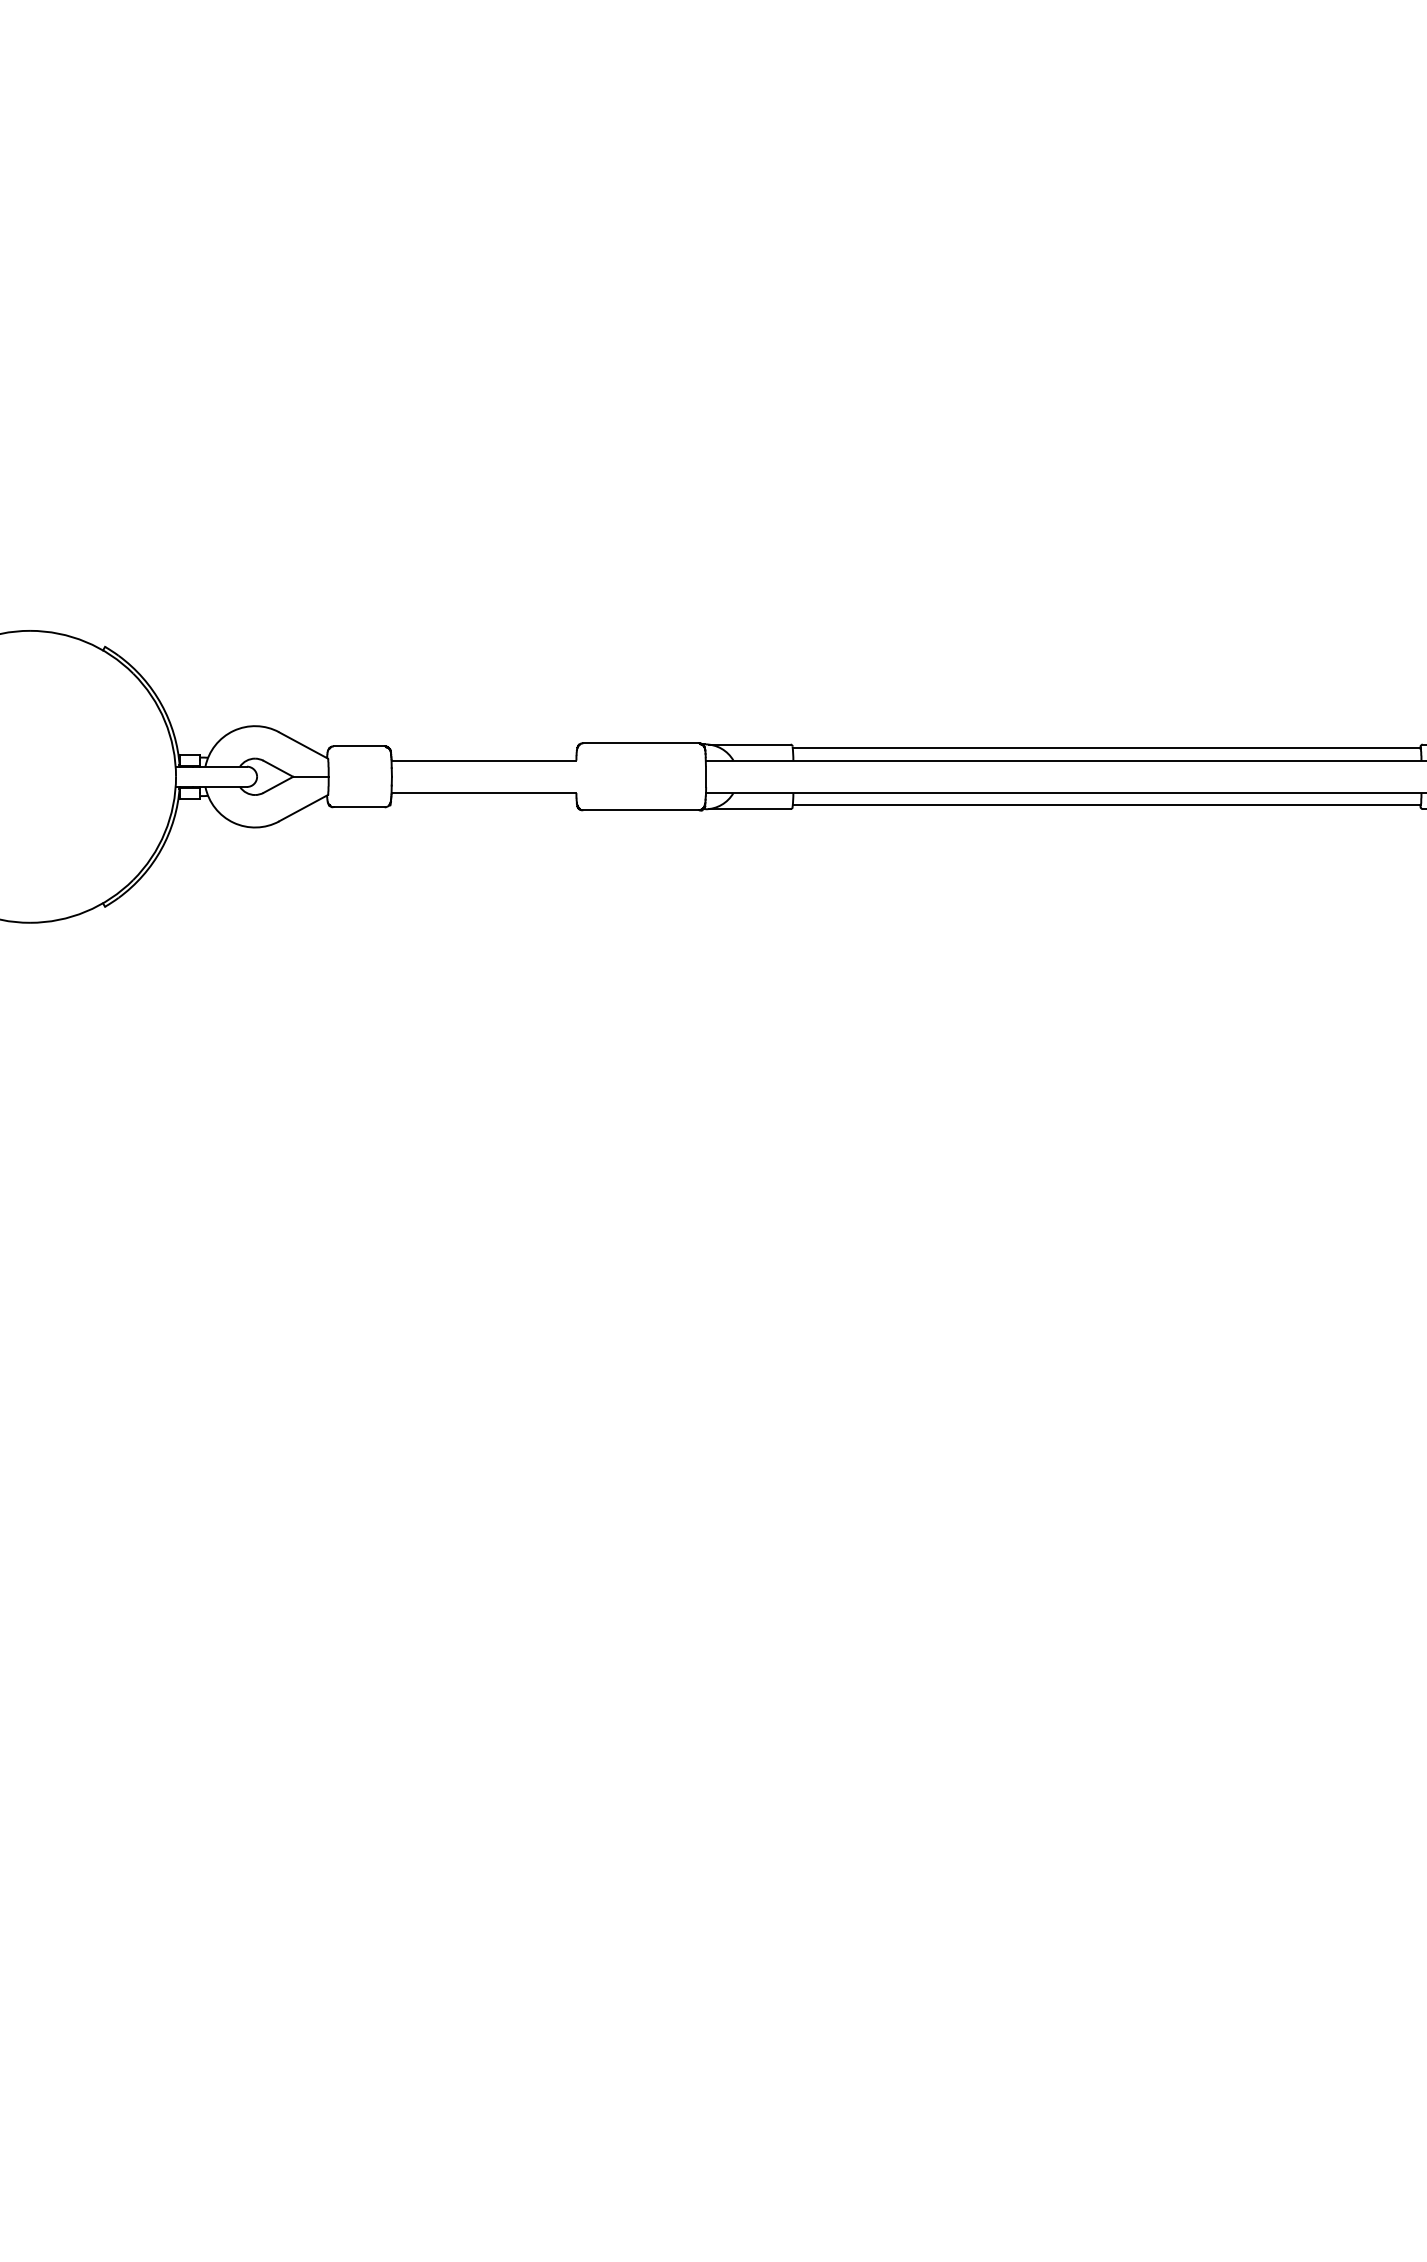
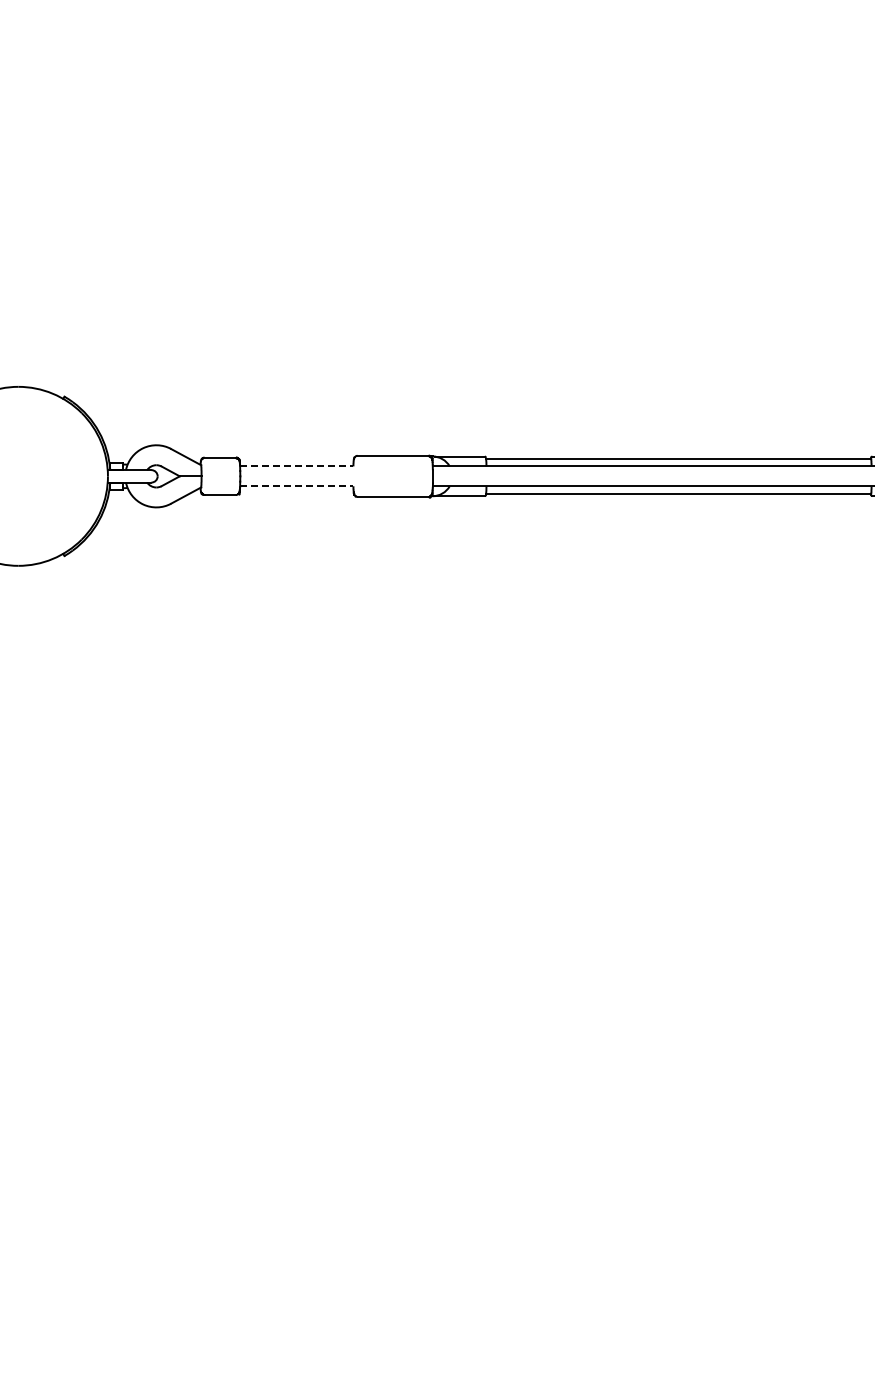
line: (483, 760) -> (296, 466), solid -> dashed
line: (483, 793) -> (296, 486), solid -> dashed

